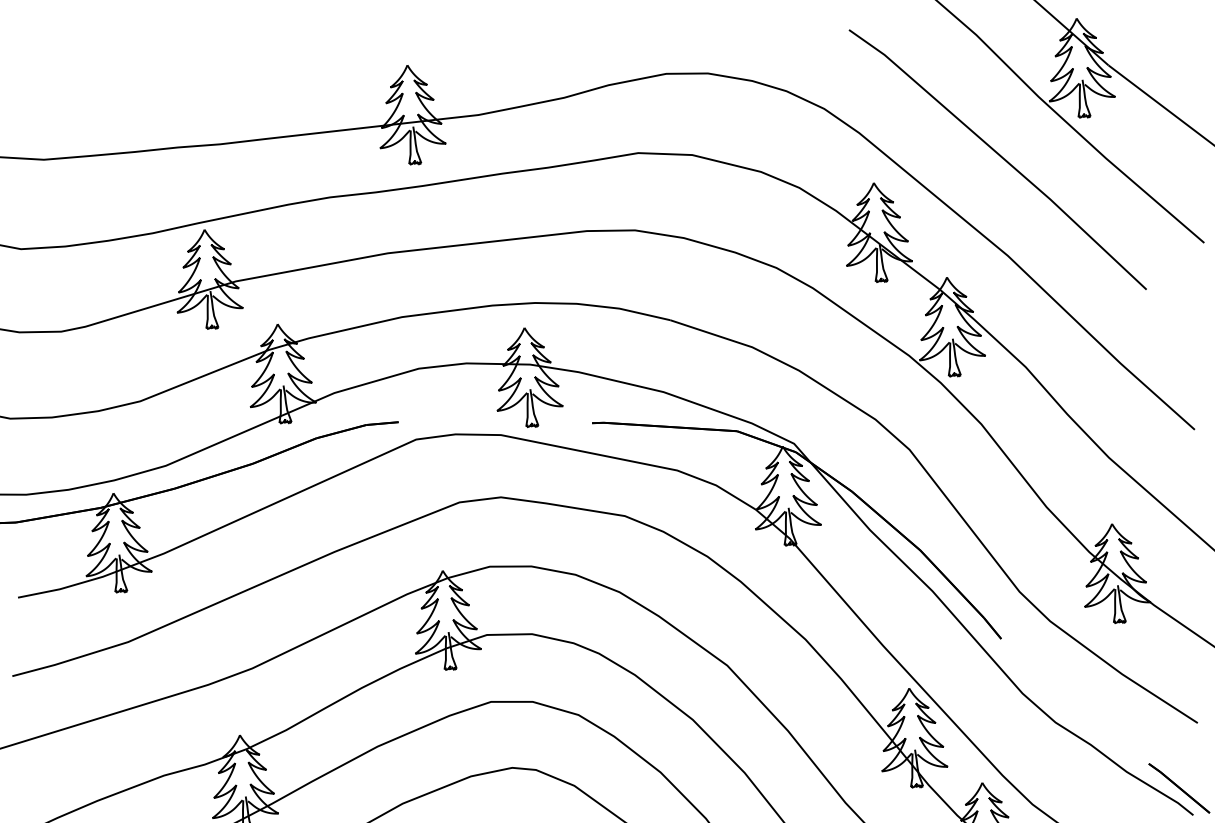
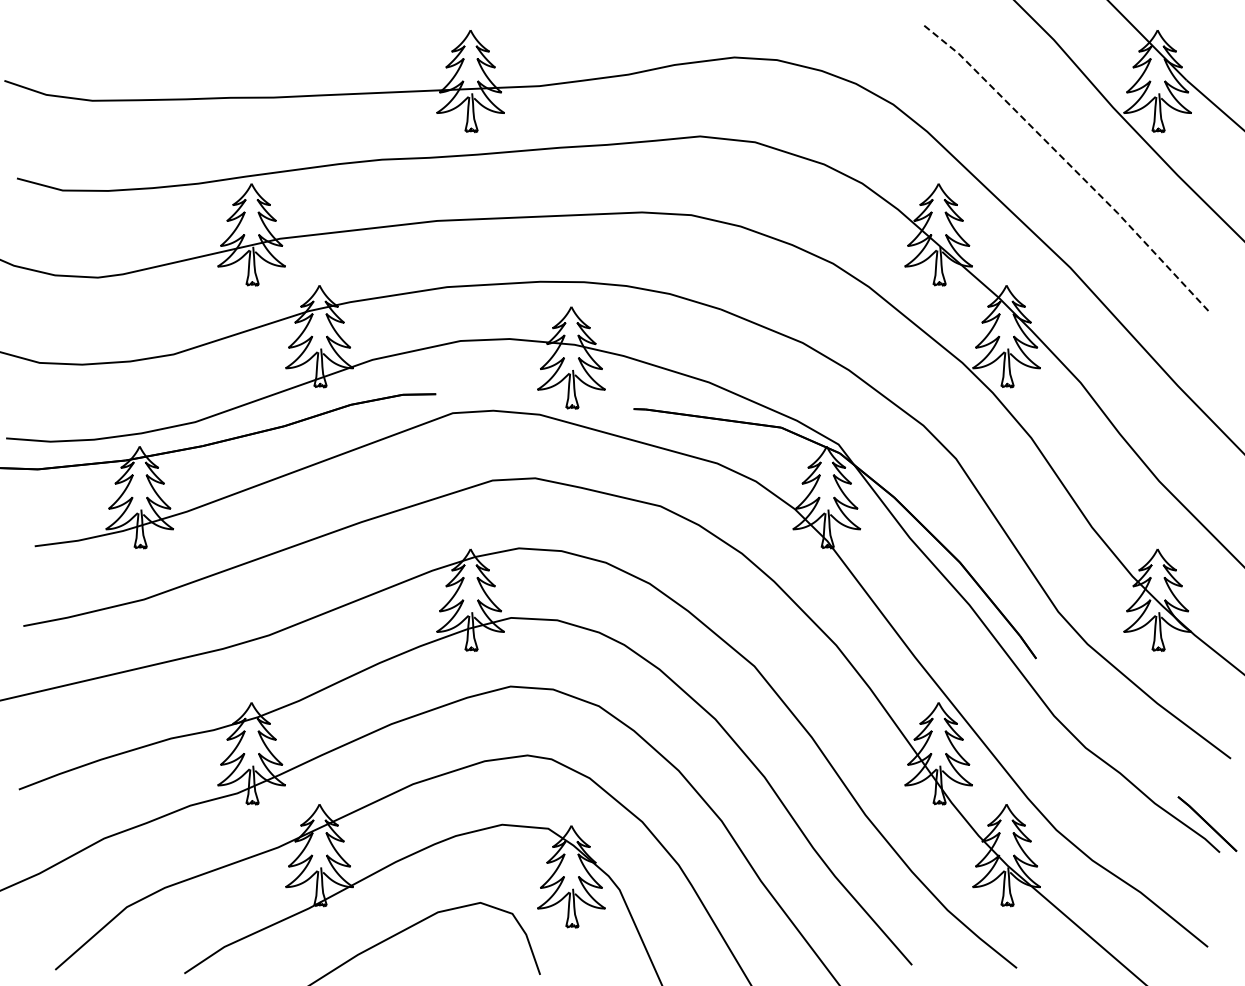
line: (1001, 156) -> (1070, 165), solid -> dashed

